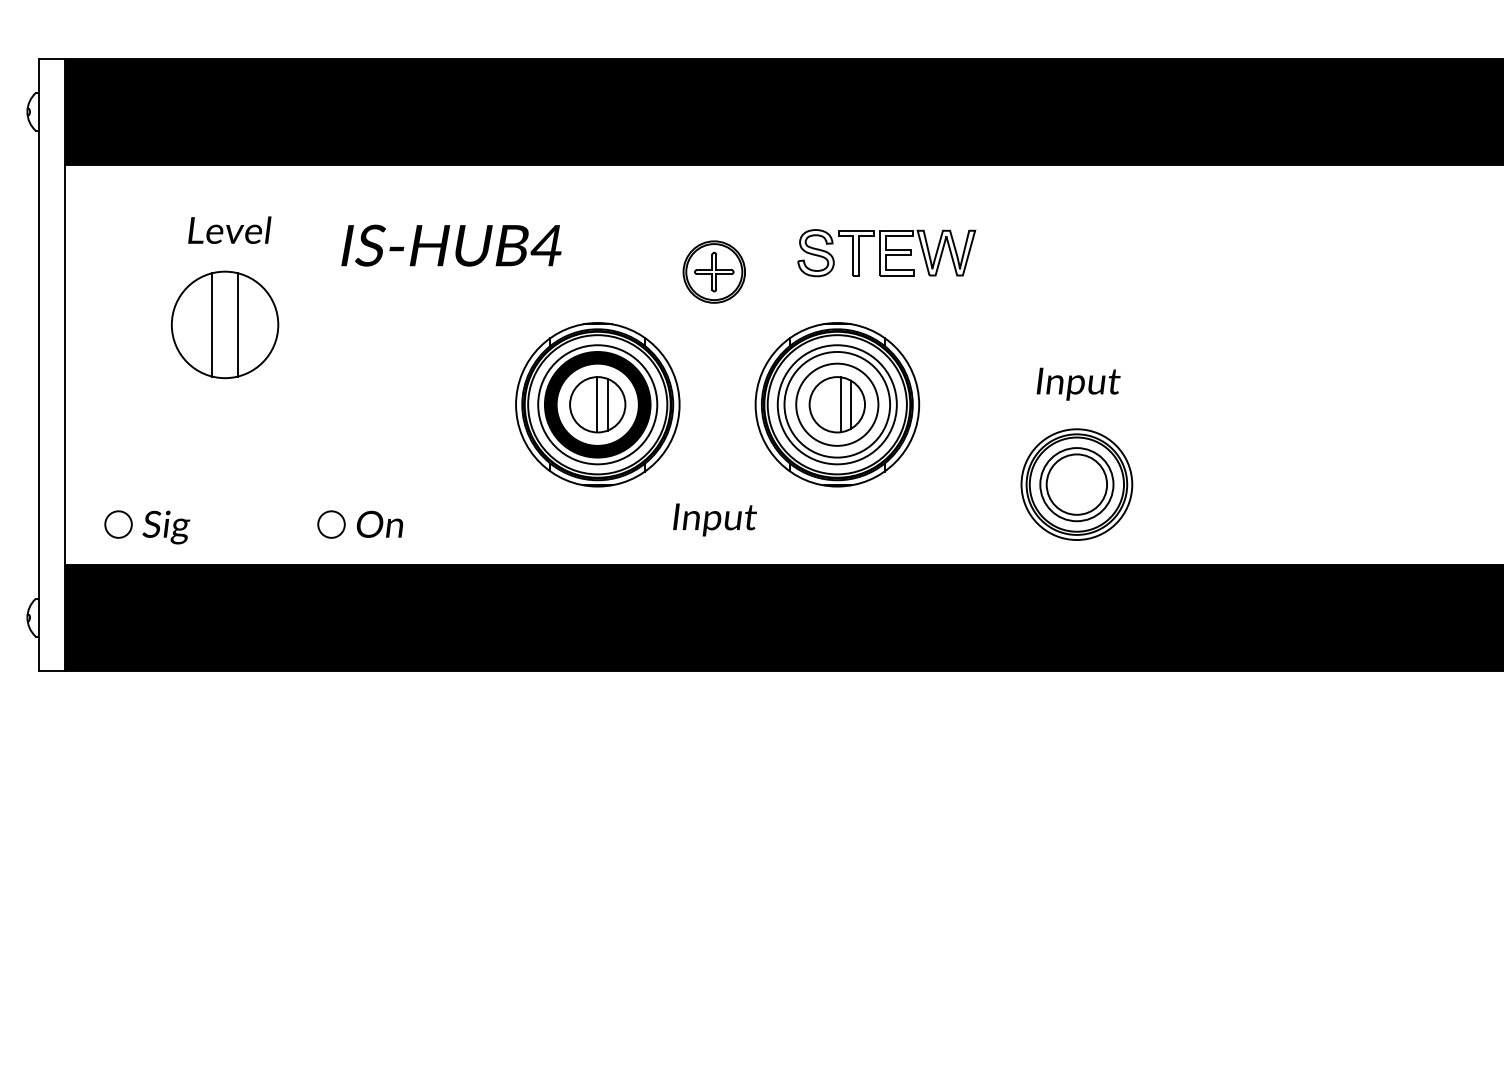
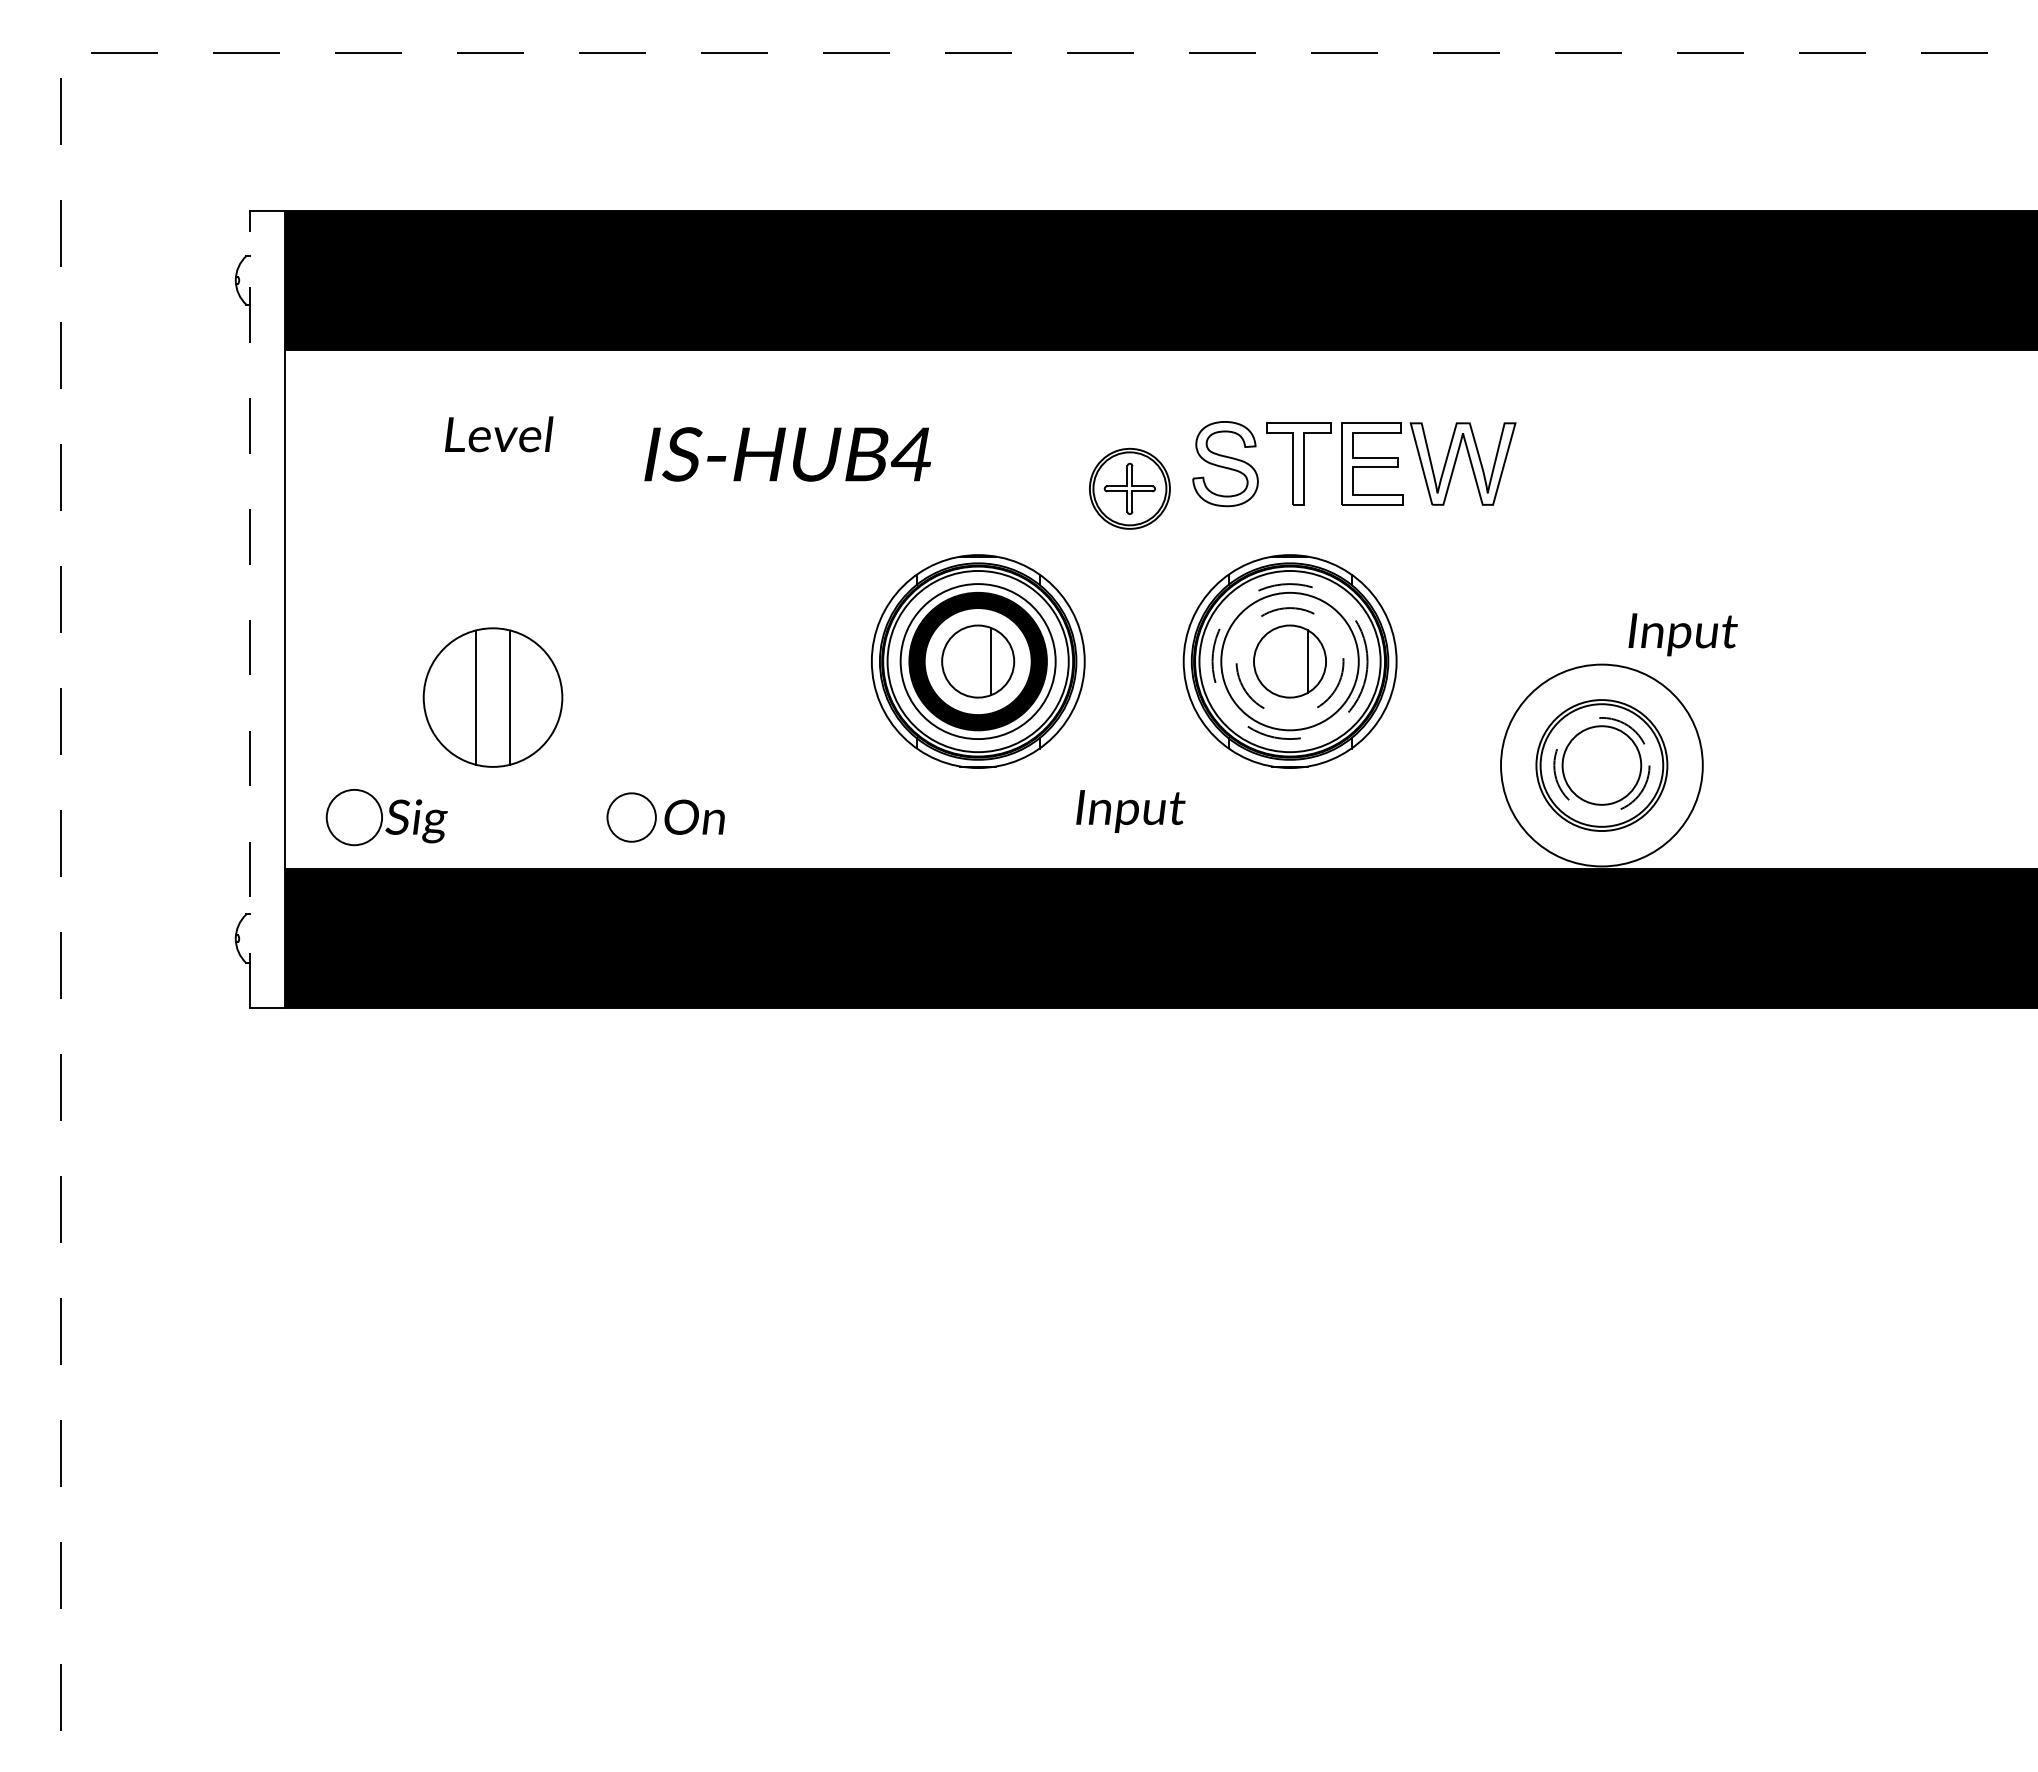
part: (886, 253) -> (1354, 464), size x1.4
part: (224, 324) -> (492, 697), moved
line: (38, 364) -> (250, 609), solid -> dashed
text: (1078, 383) -> (1682, 634), moved
line: (597, 404) -> (977, 661), removed
circle: (836, 404) -> (1289, 661), solid -> dashed
circle: (836, 404) -> (1289, 661), solid -> dashed
line: (840, 404) -> (1294, 661), removed
circle: (1076, 484) -> (1601, 765), size x1.4
circle: (1076, 484) -> (1601, 765), solid -> dashed
circle: (118, 524) -> (354, 817), size x1.6
circle: (331, 524) -> (631, 817), size x1.4

